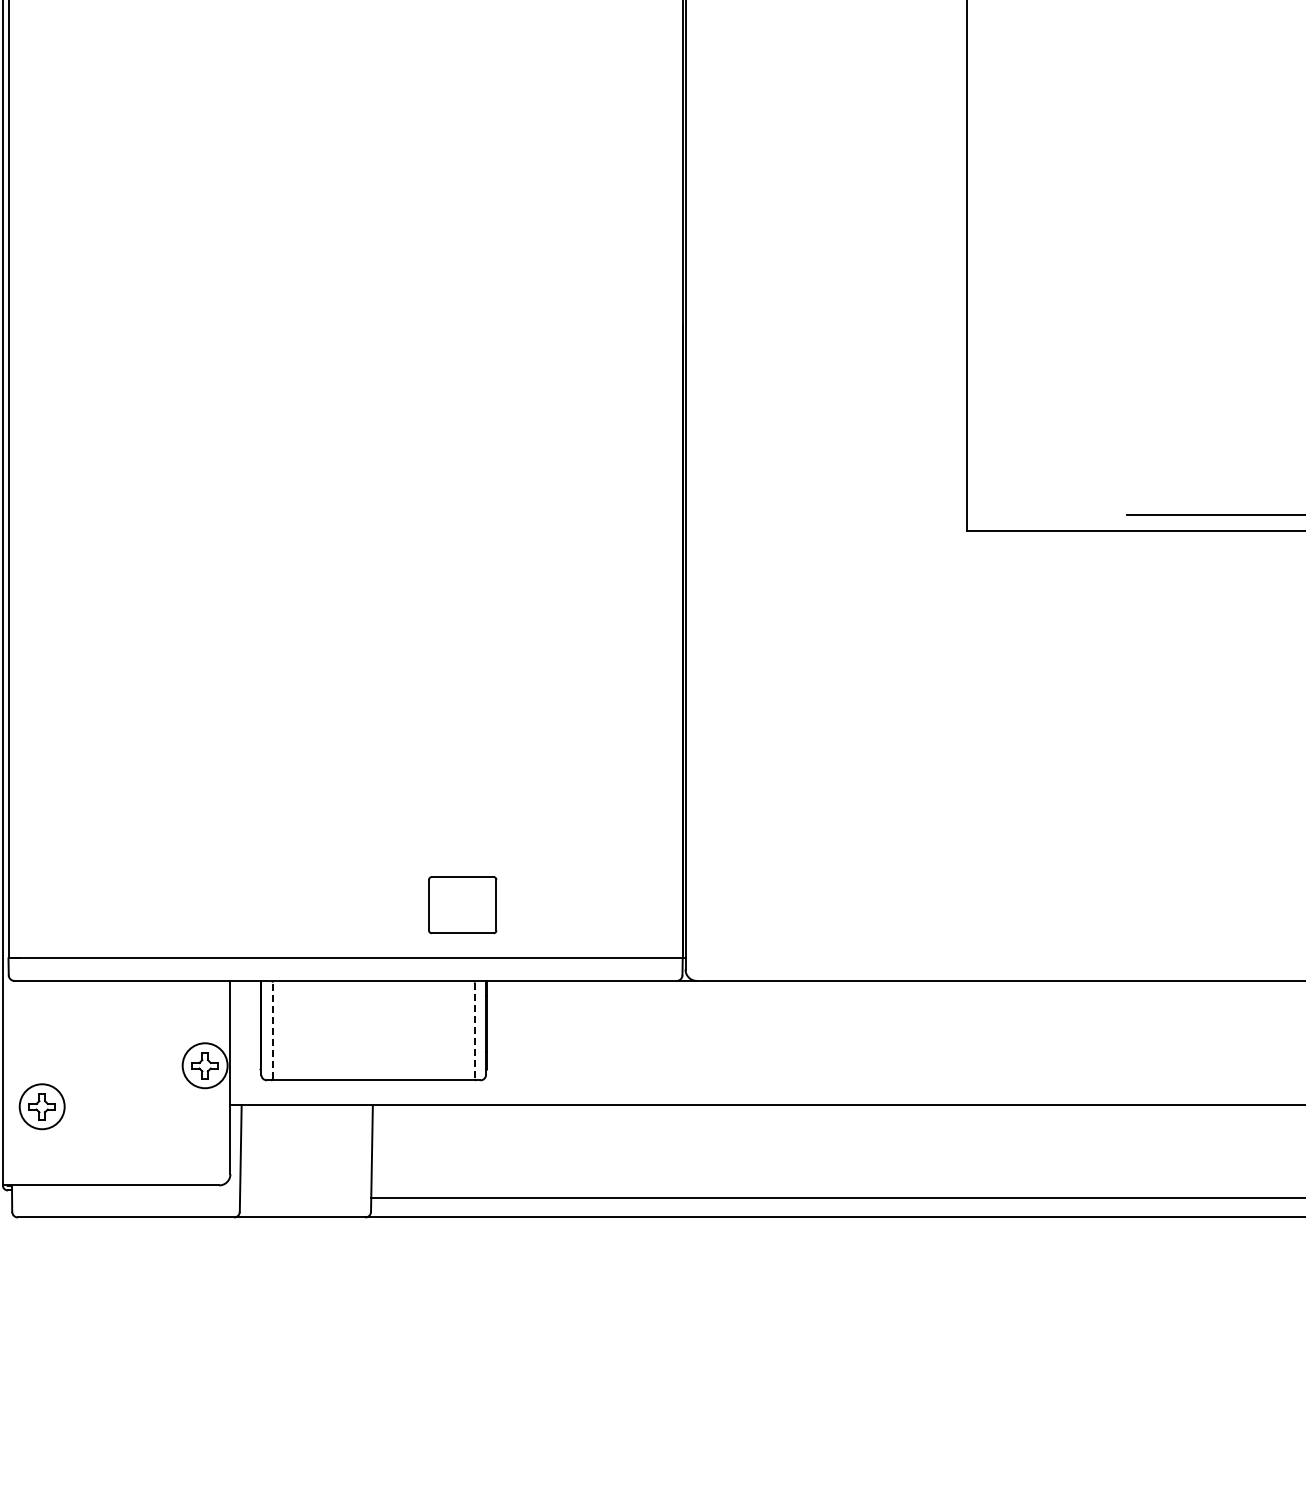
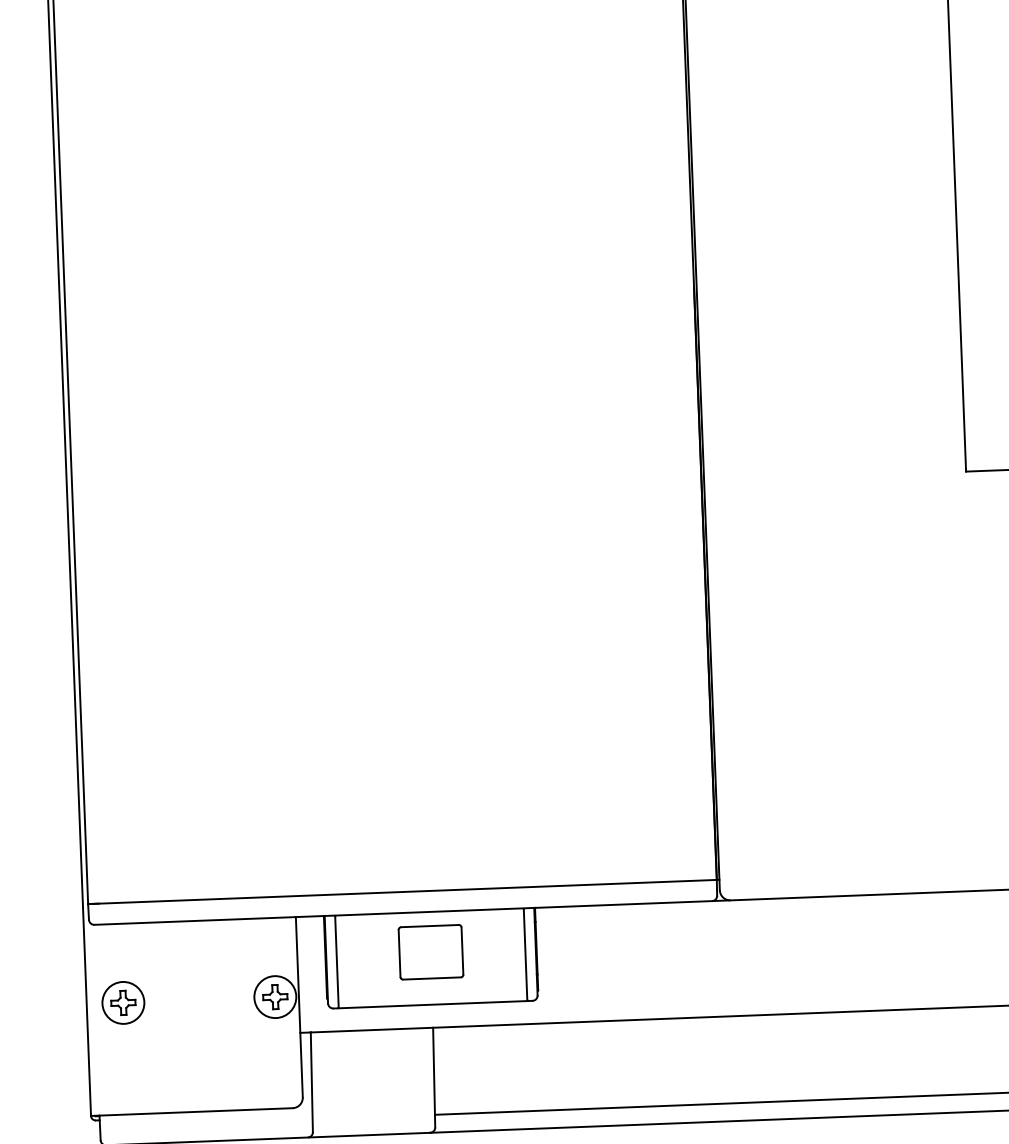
part: (462, 905) -> (430, 952), moved
line: (272, 1030) -> (336, 961), dashed -> solid
line: (474, 1031) -> (525, 955), dashed -> solid
part: (41, 1106) -> (122, 1002), moved

